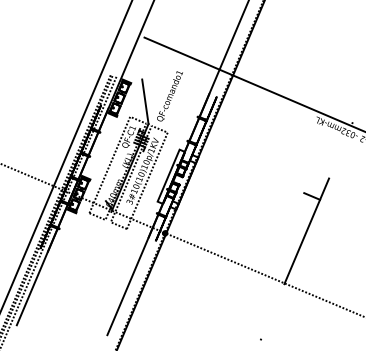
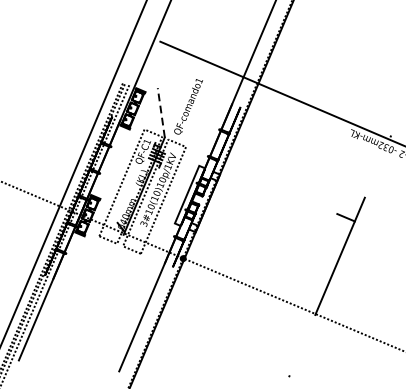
line: (145, 101) -> (161, 112), solid -> dashed

